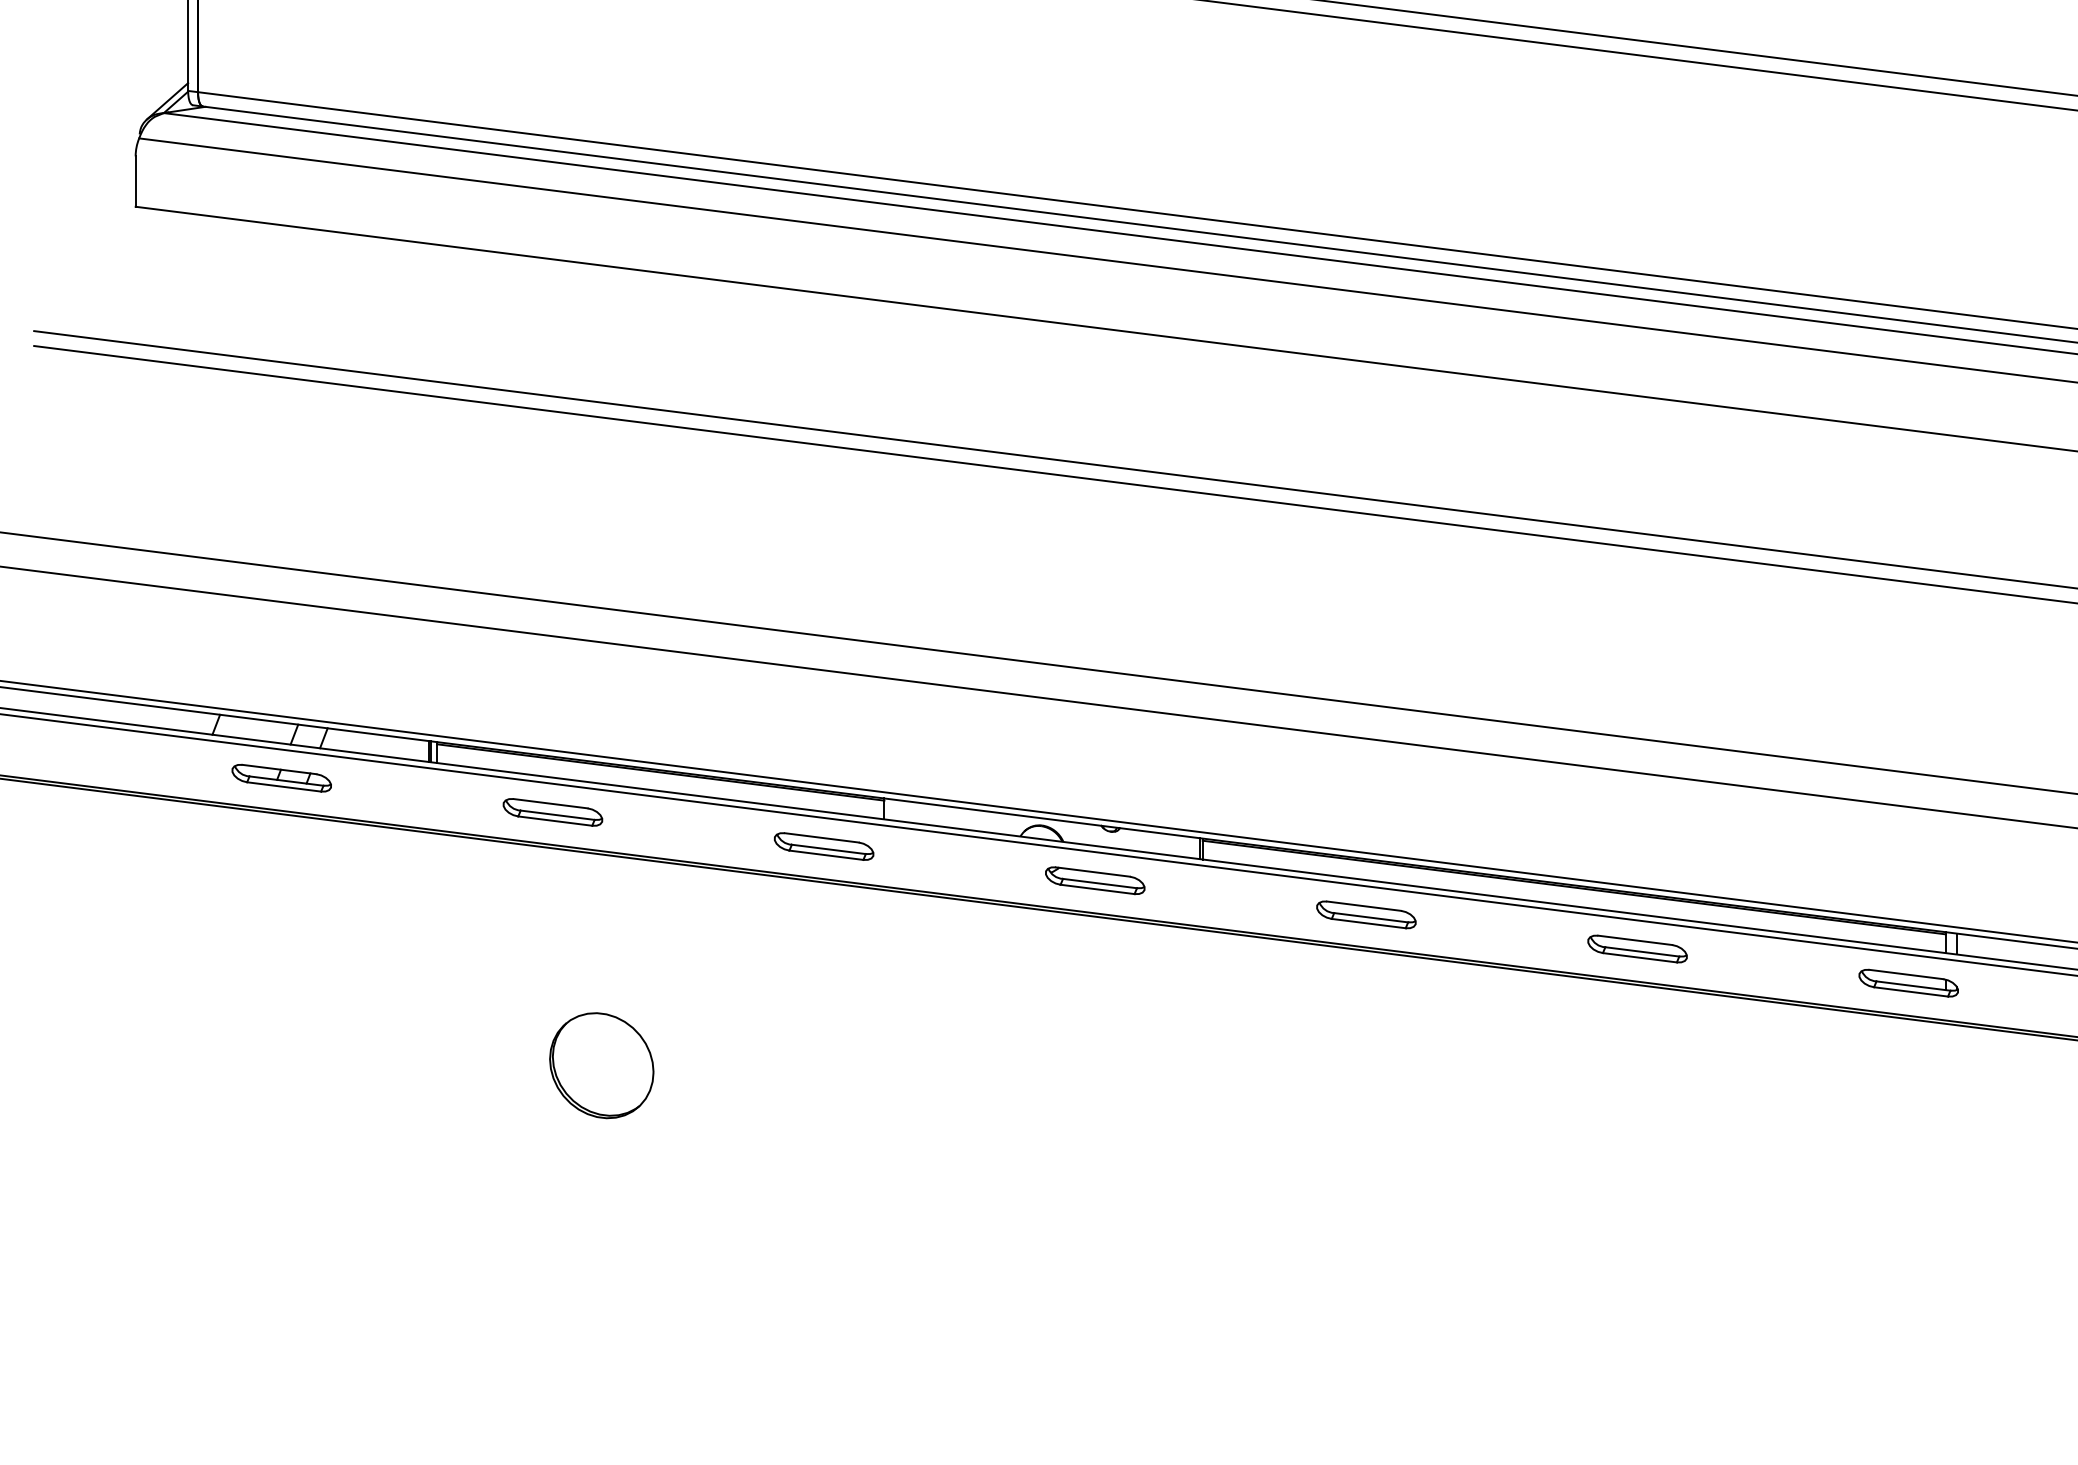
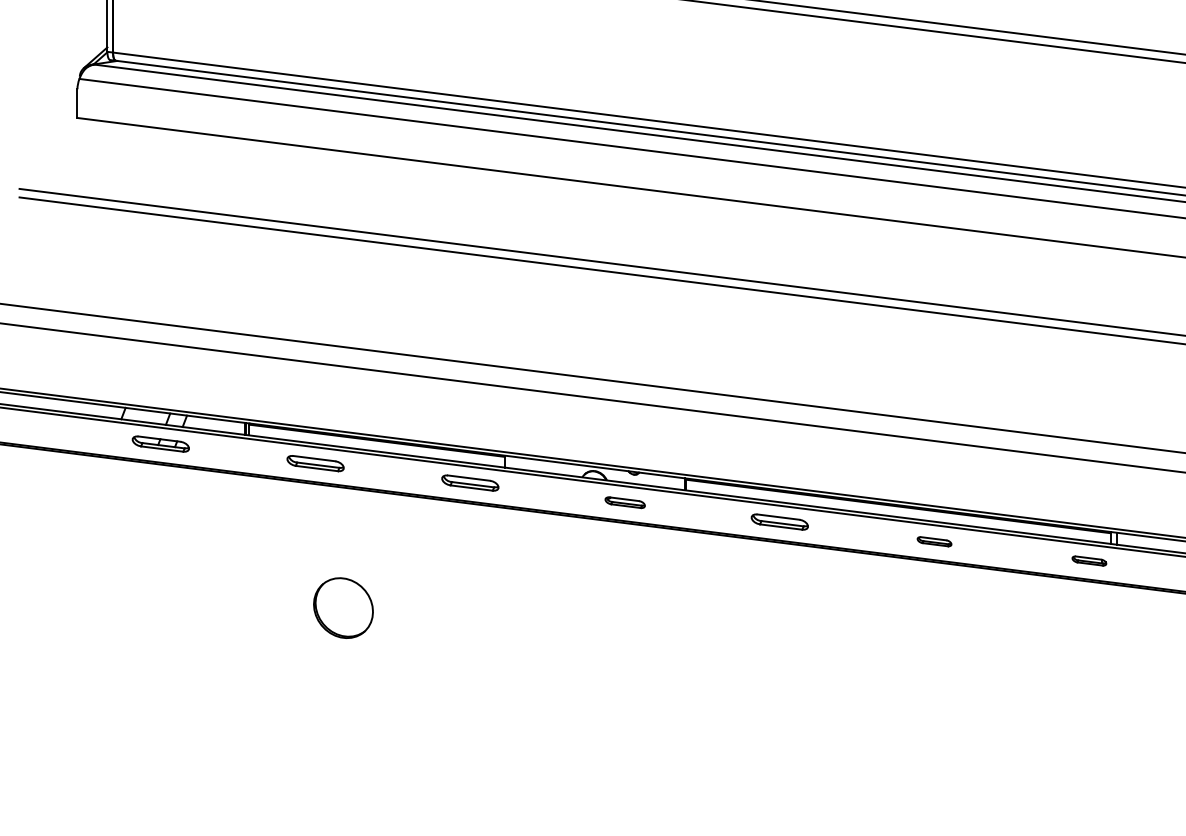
part: (1095, 880) -> (625, 502), size x0.7
part: (1637, 948) -> (934, 541), size x0.6
part: (1909, 982) -> (1089, 560), size x0.6

